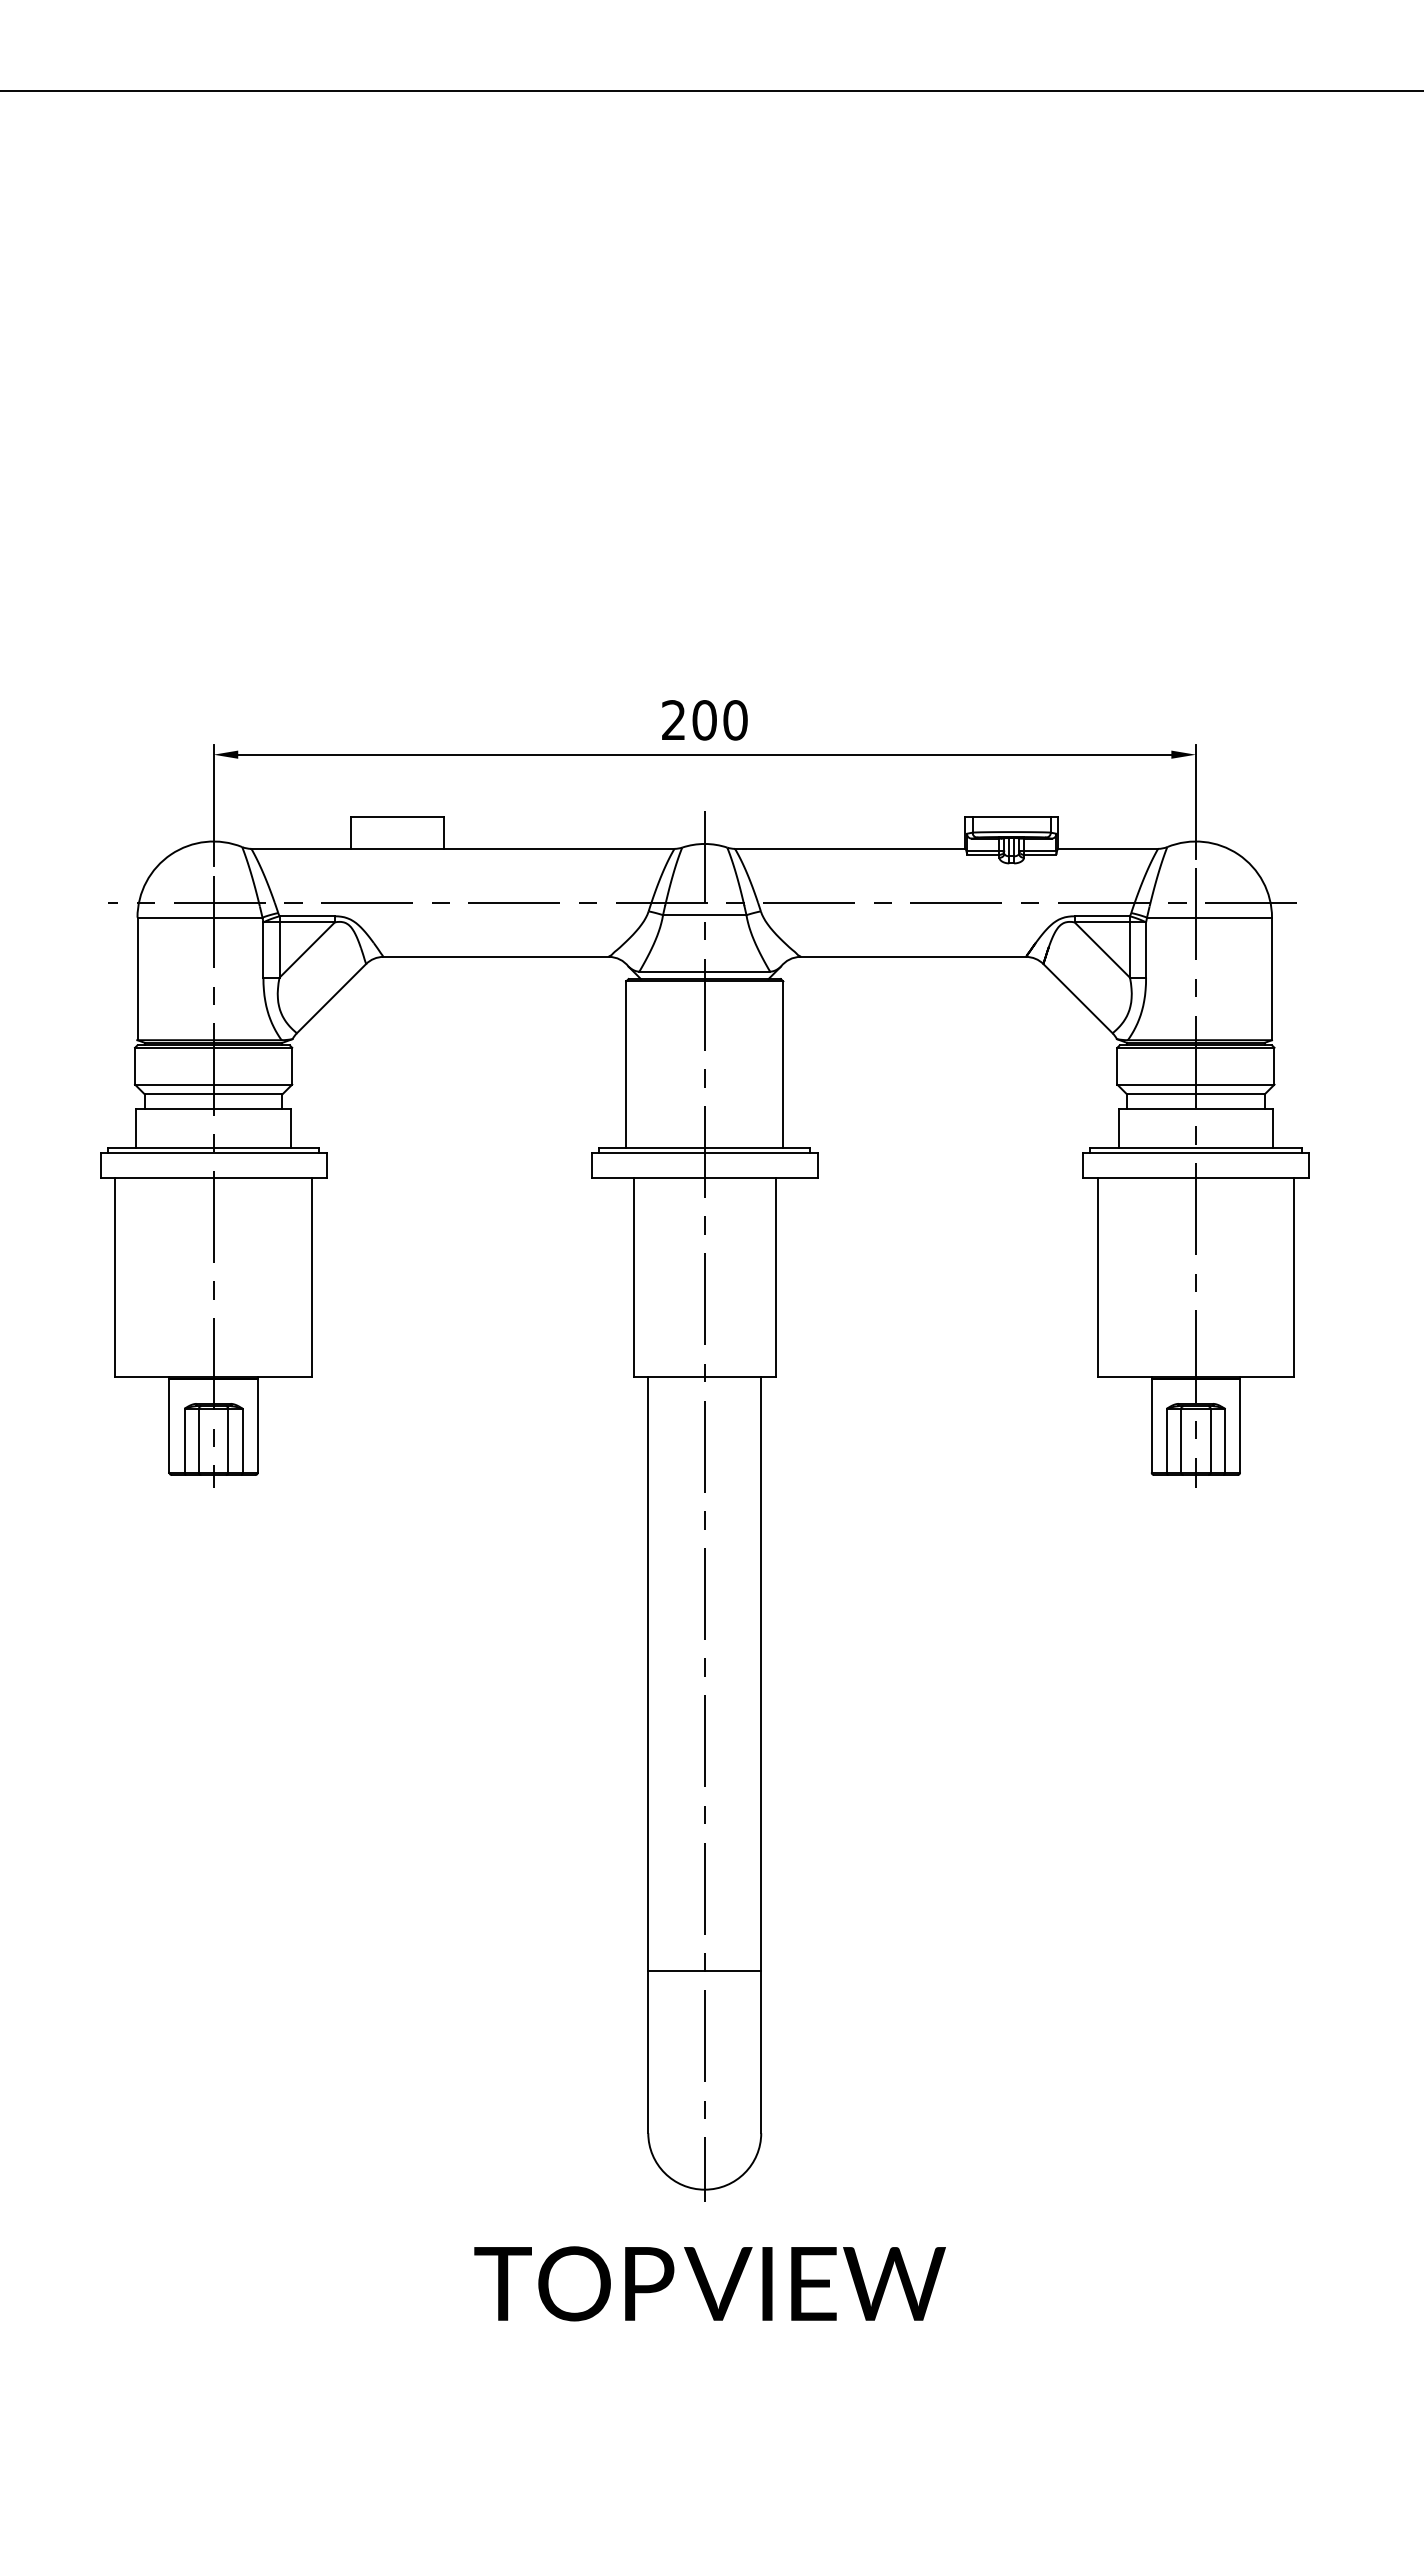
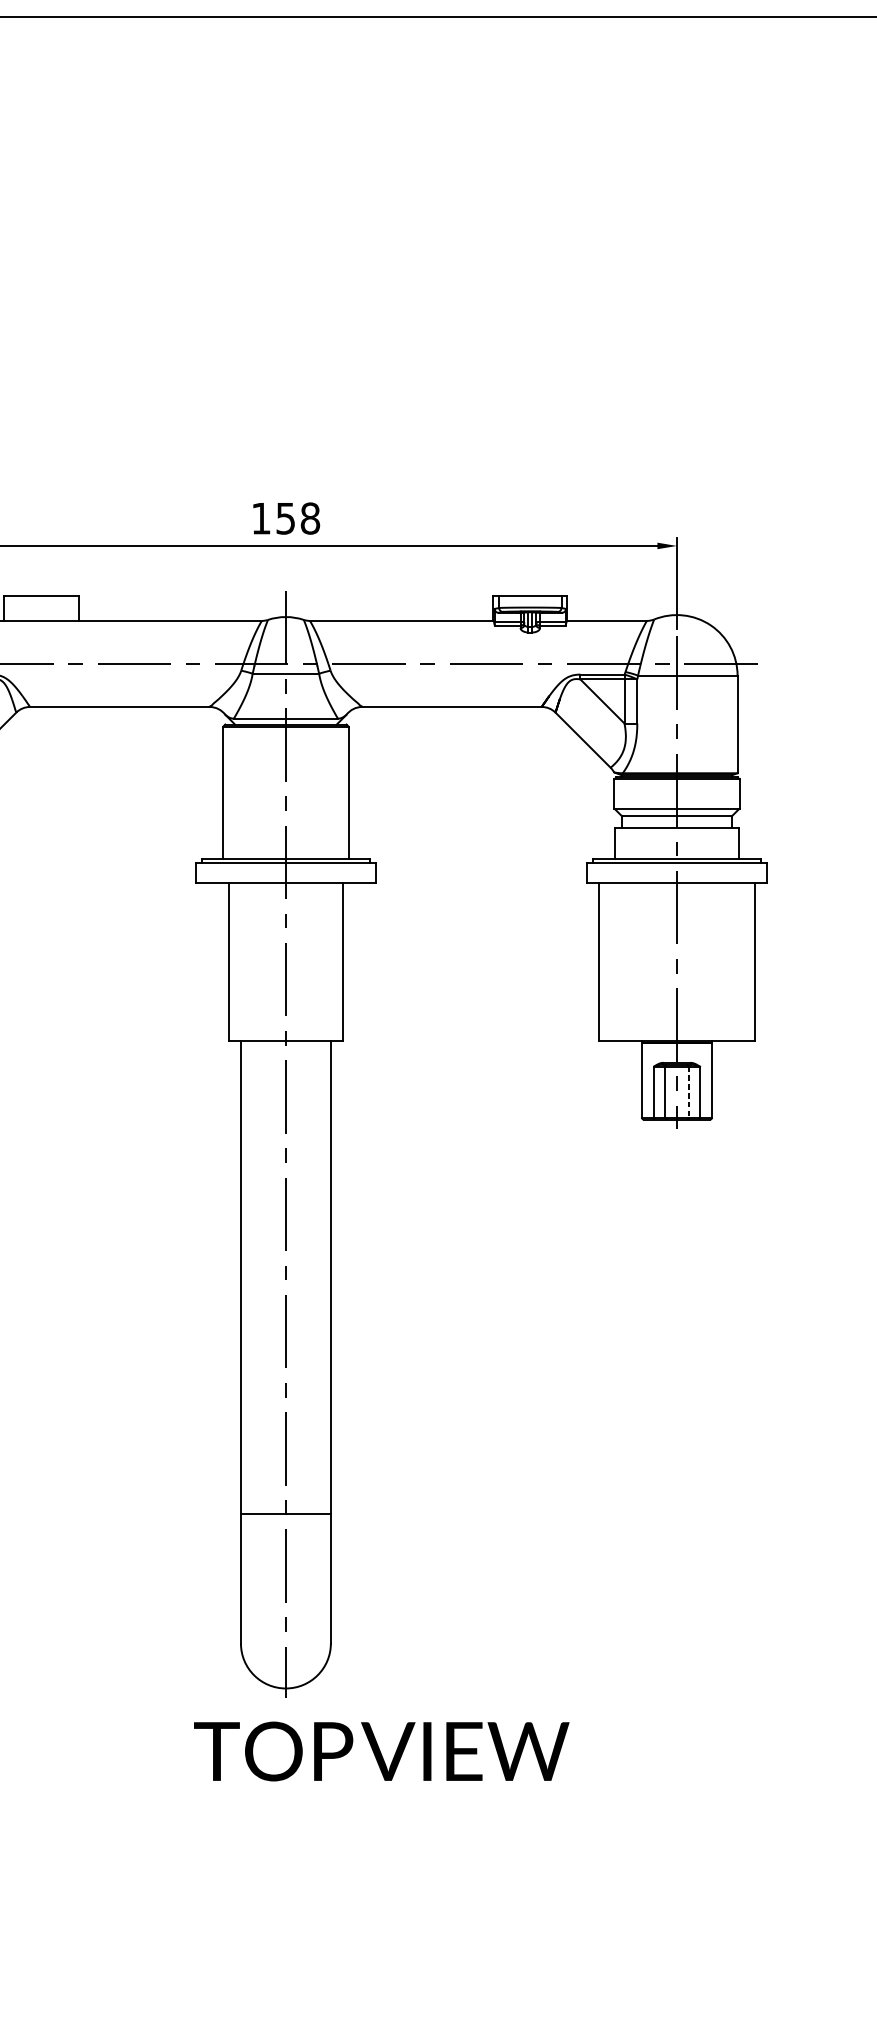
text: (704, 720) -> (285, 518), 200 -> 158
line: (1210, 1440) -> (688, 1091), solid -> dashed
text: (709, 2283) -> (381, 1751), moved

